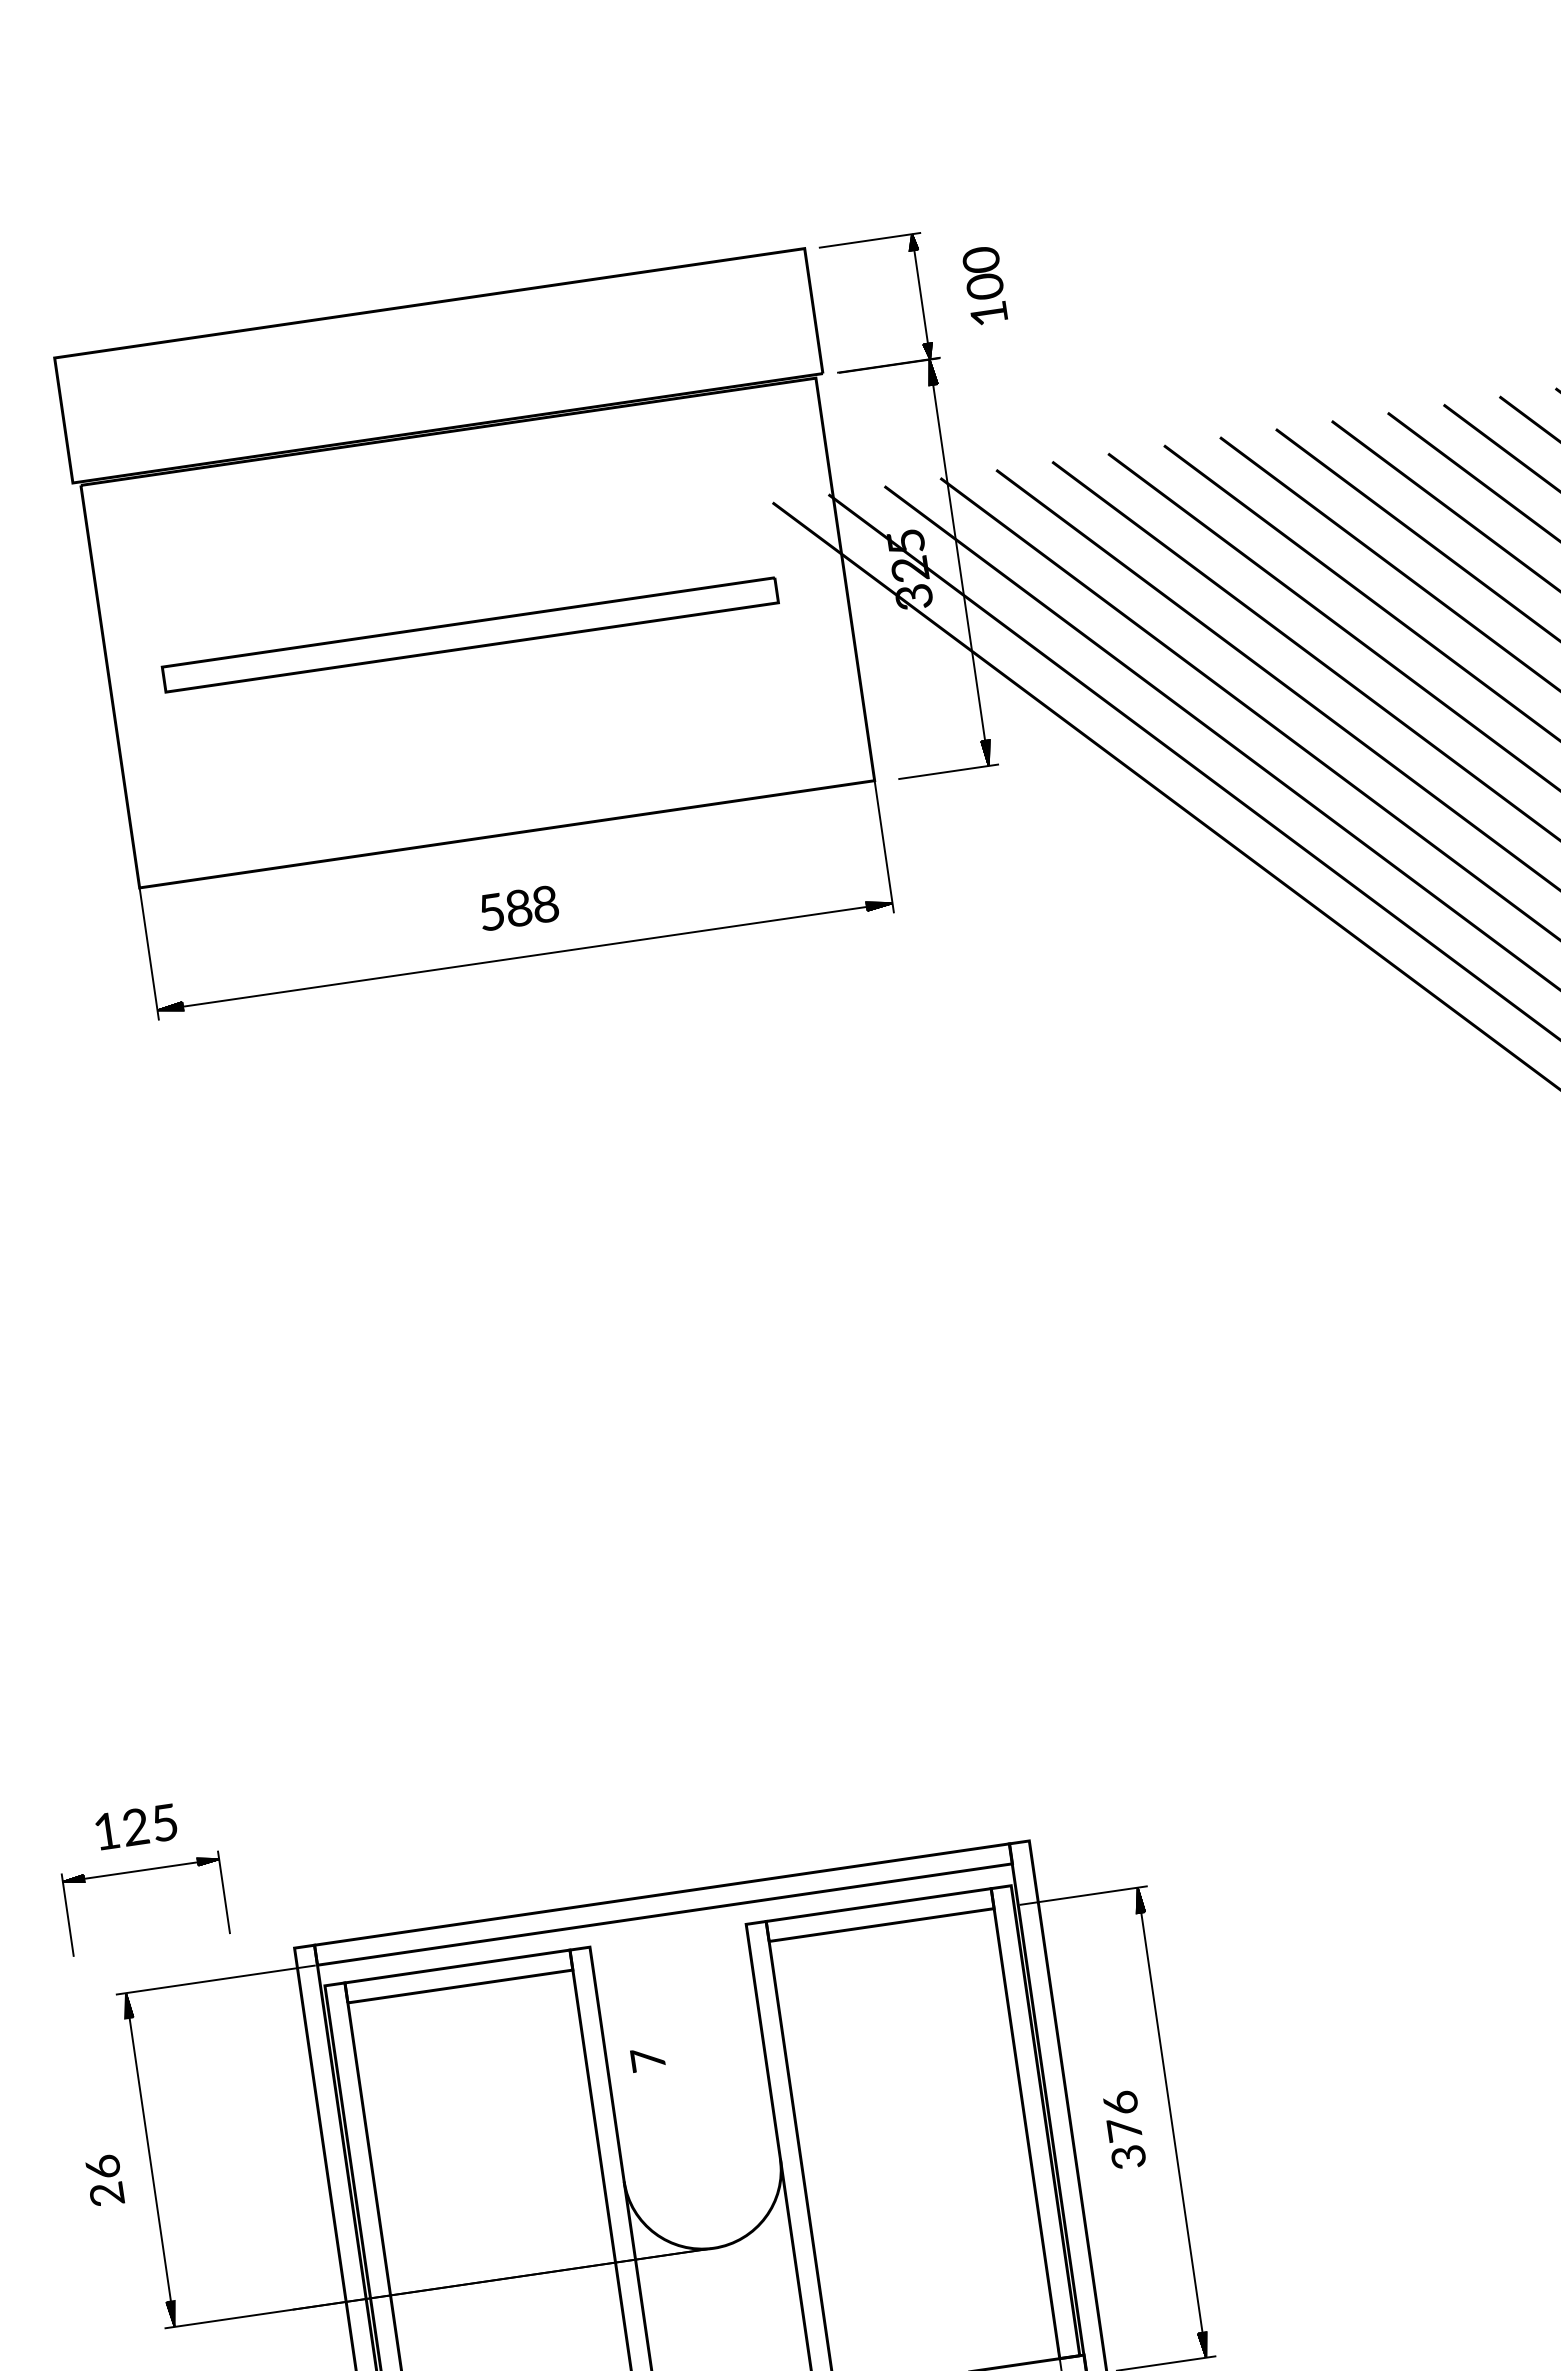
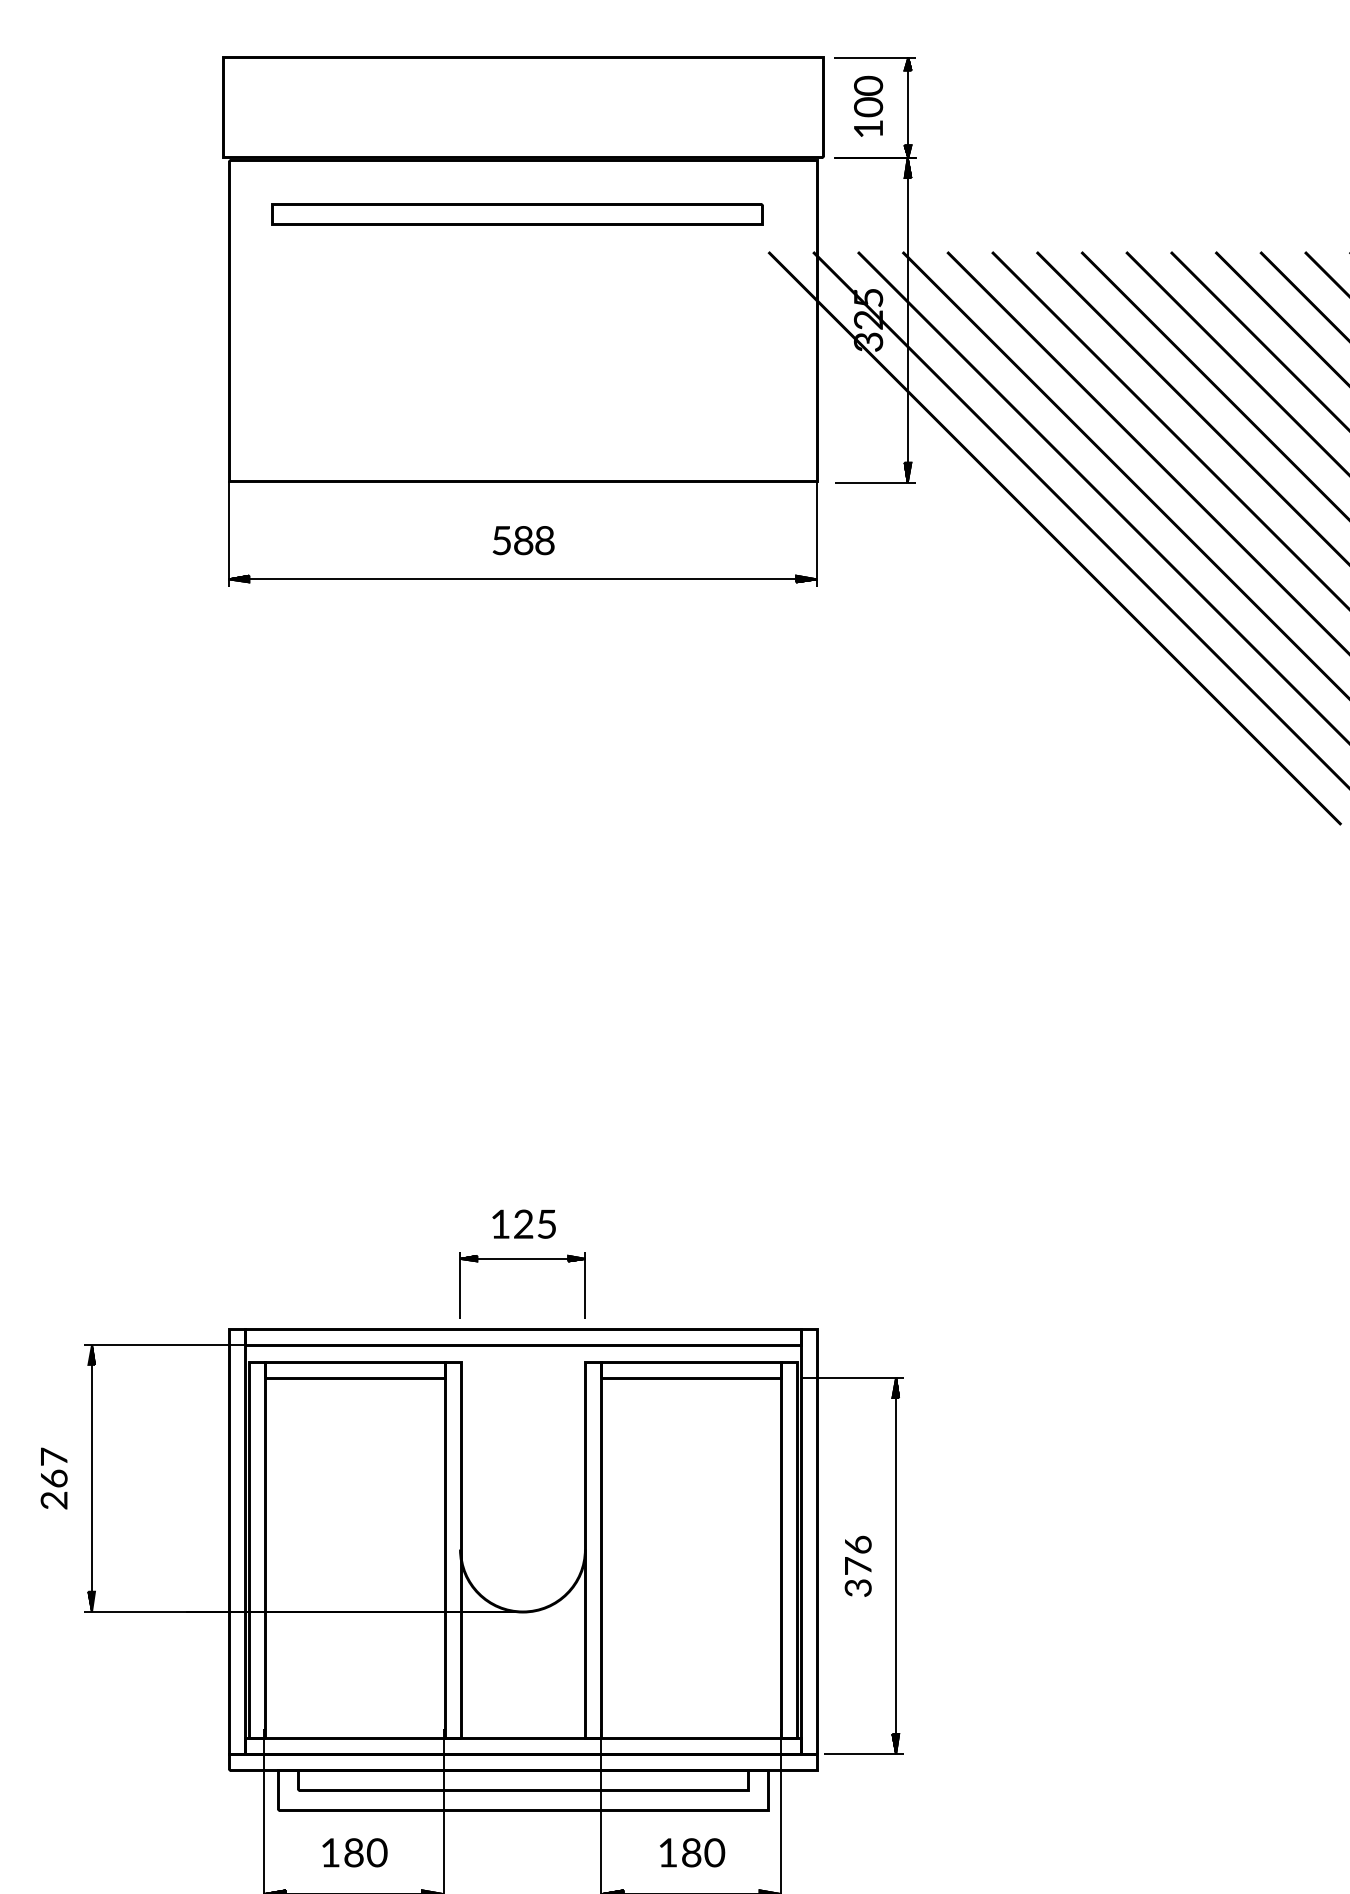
text: (984, 284) -> (868, 105), moved
part: (471, 635) -> (517, 214), moved
part: (141, 1876) -> (522, 1263), moved
text: (648, 2059) -> (54, 1456), moved

